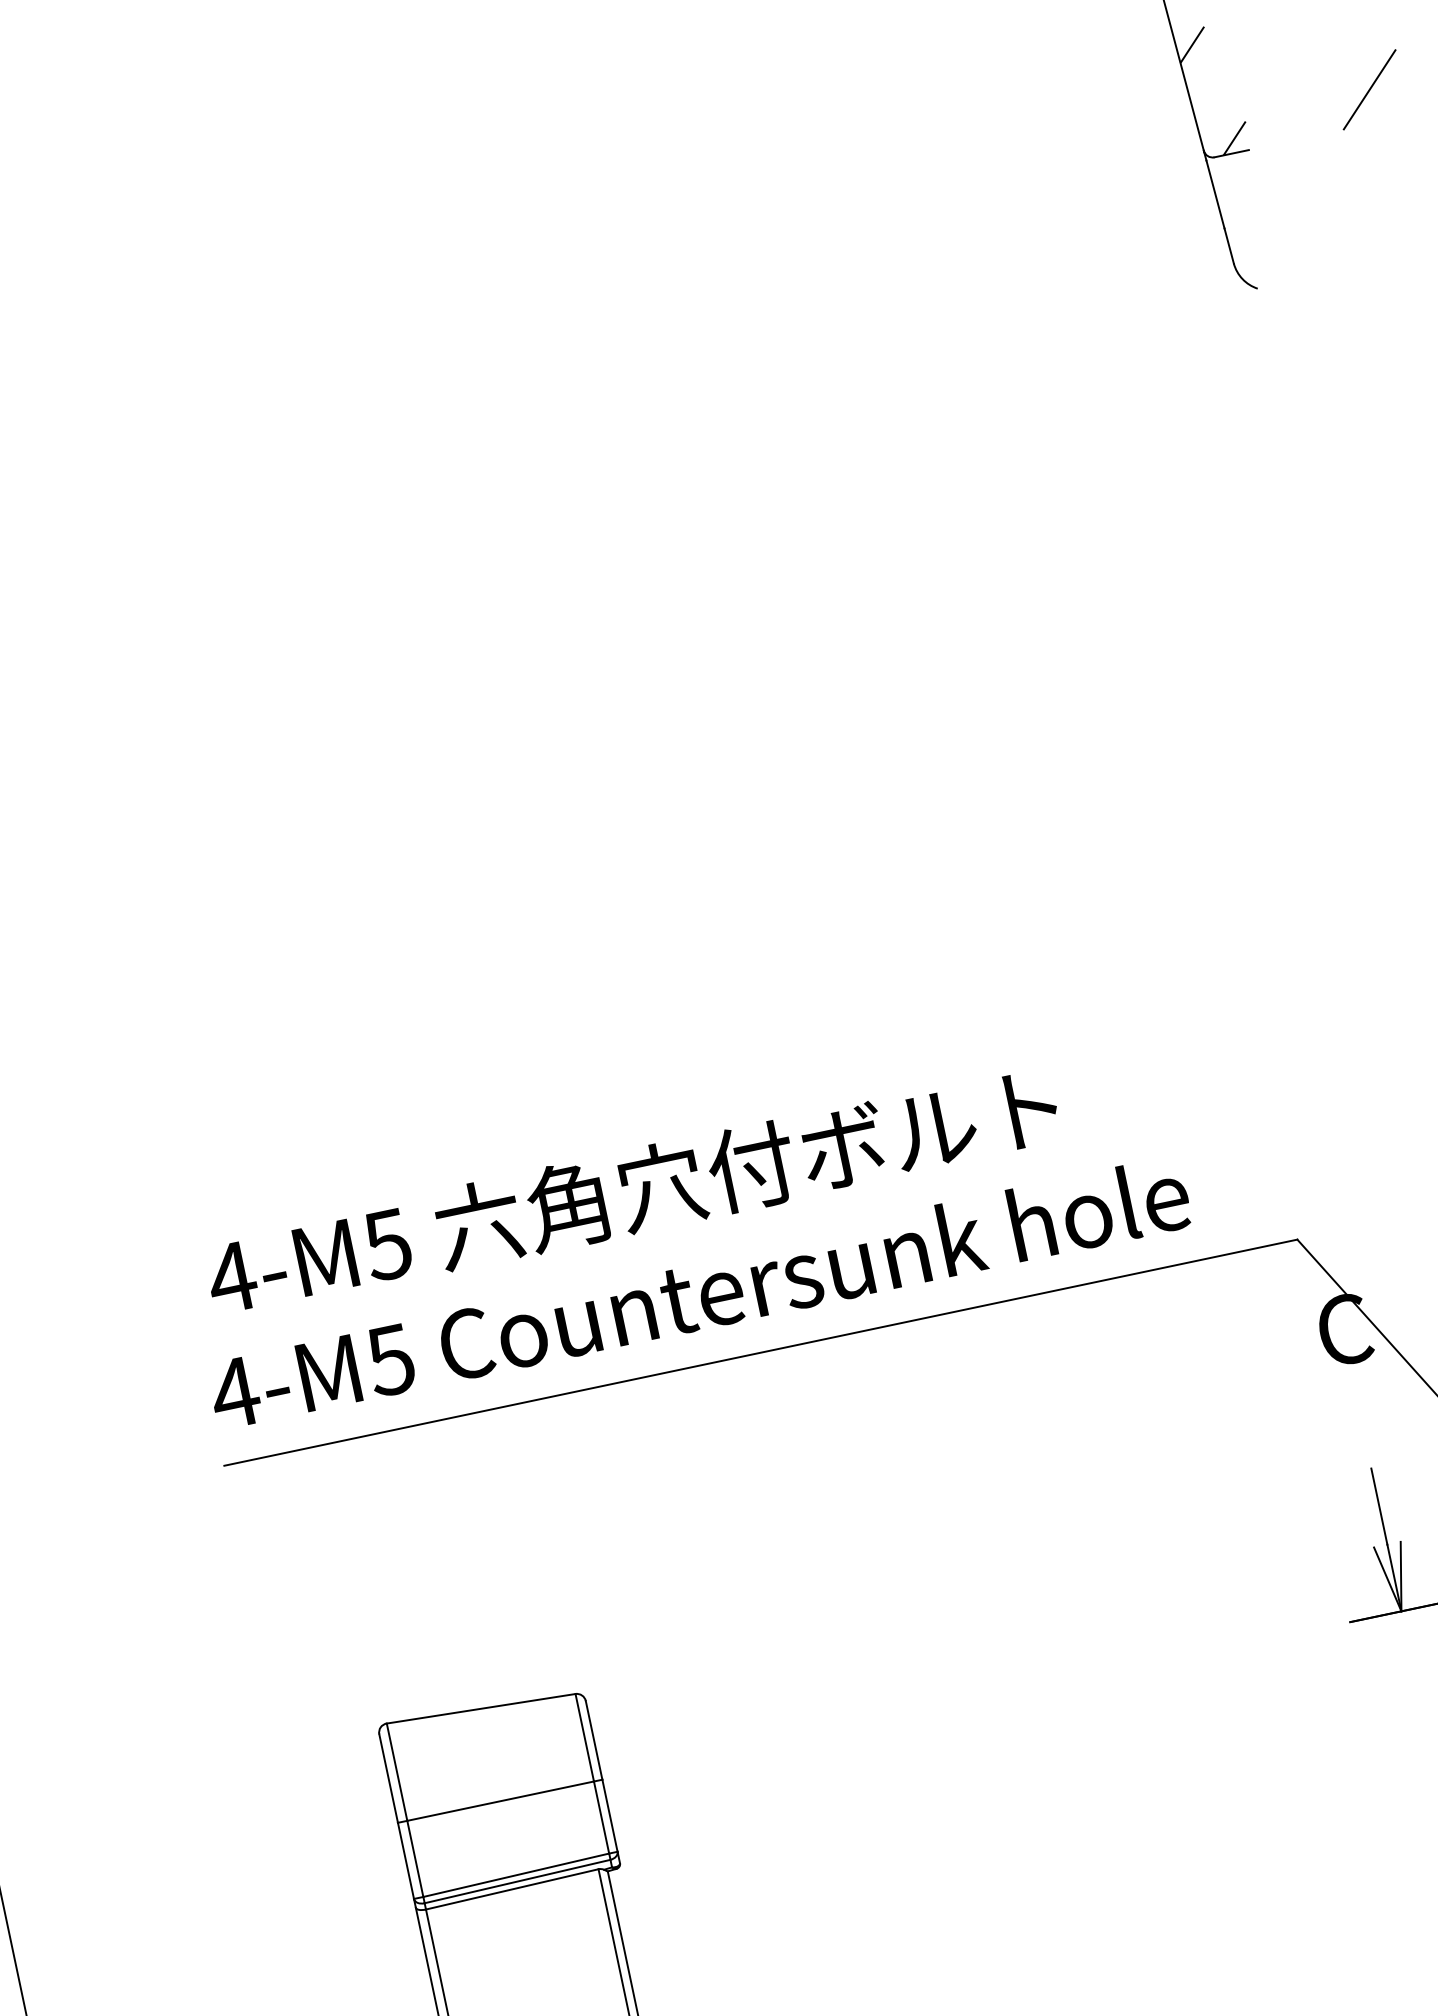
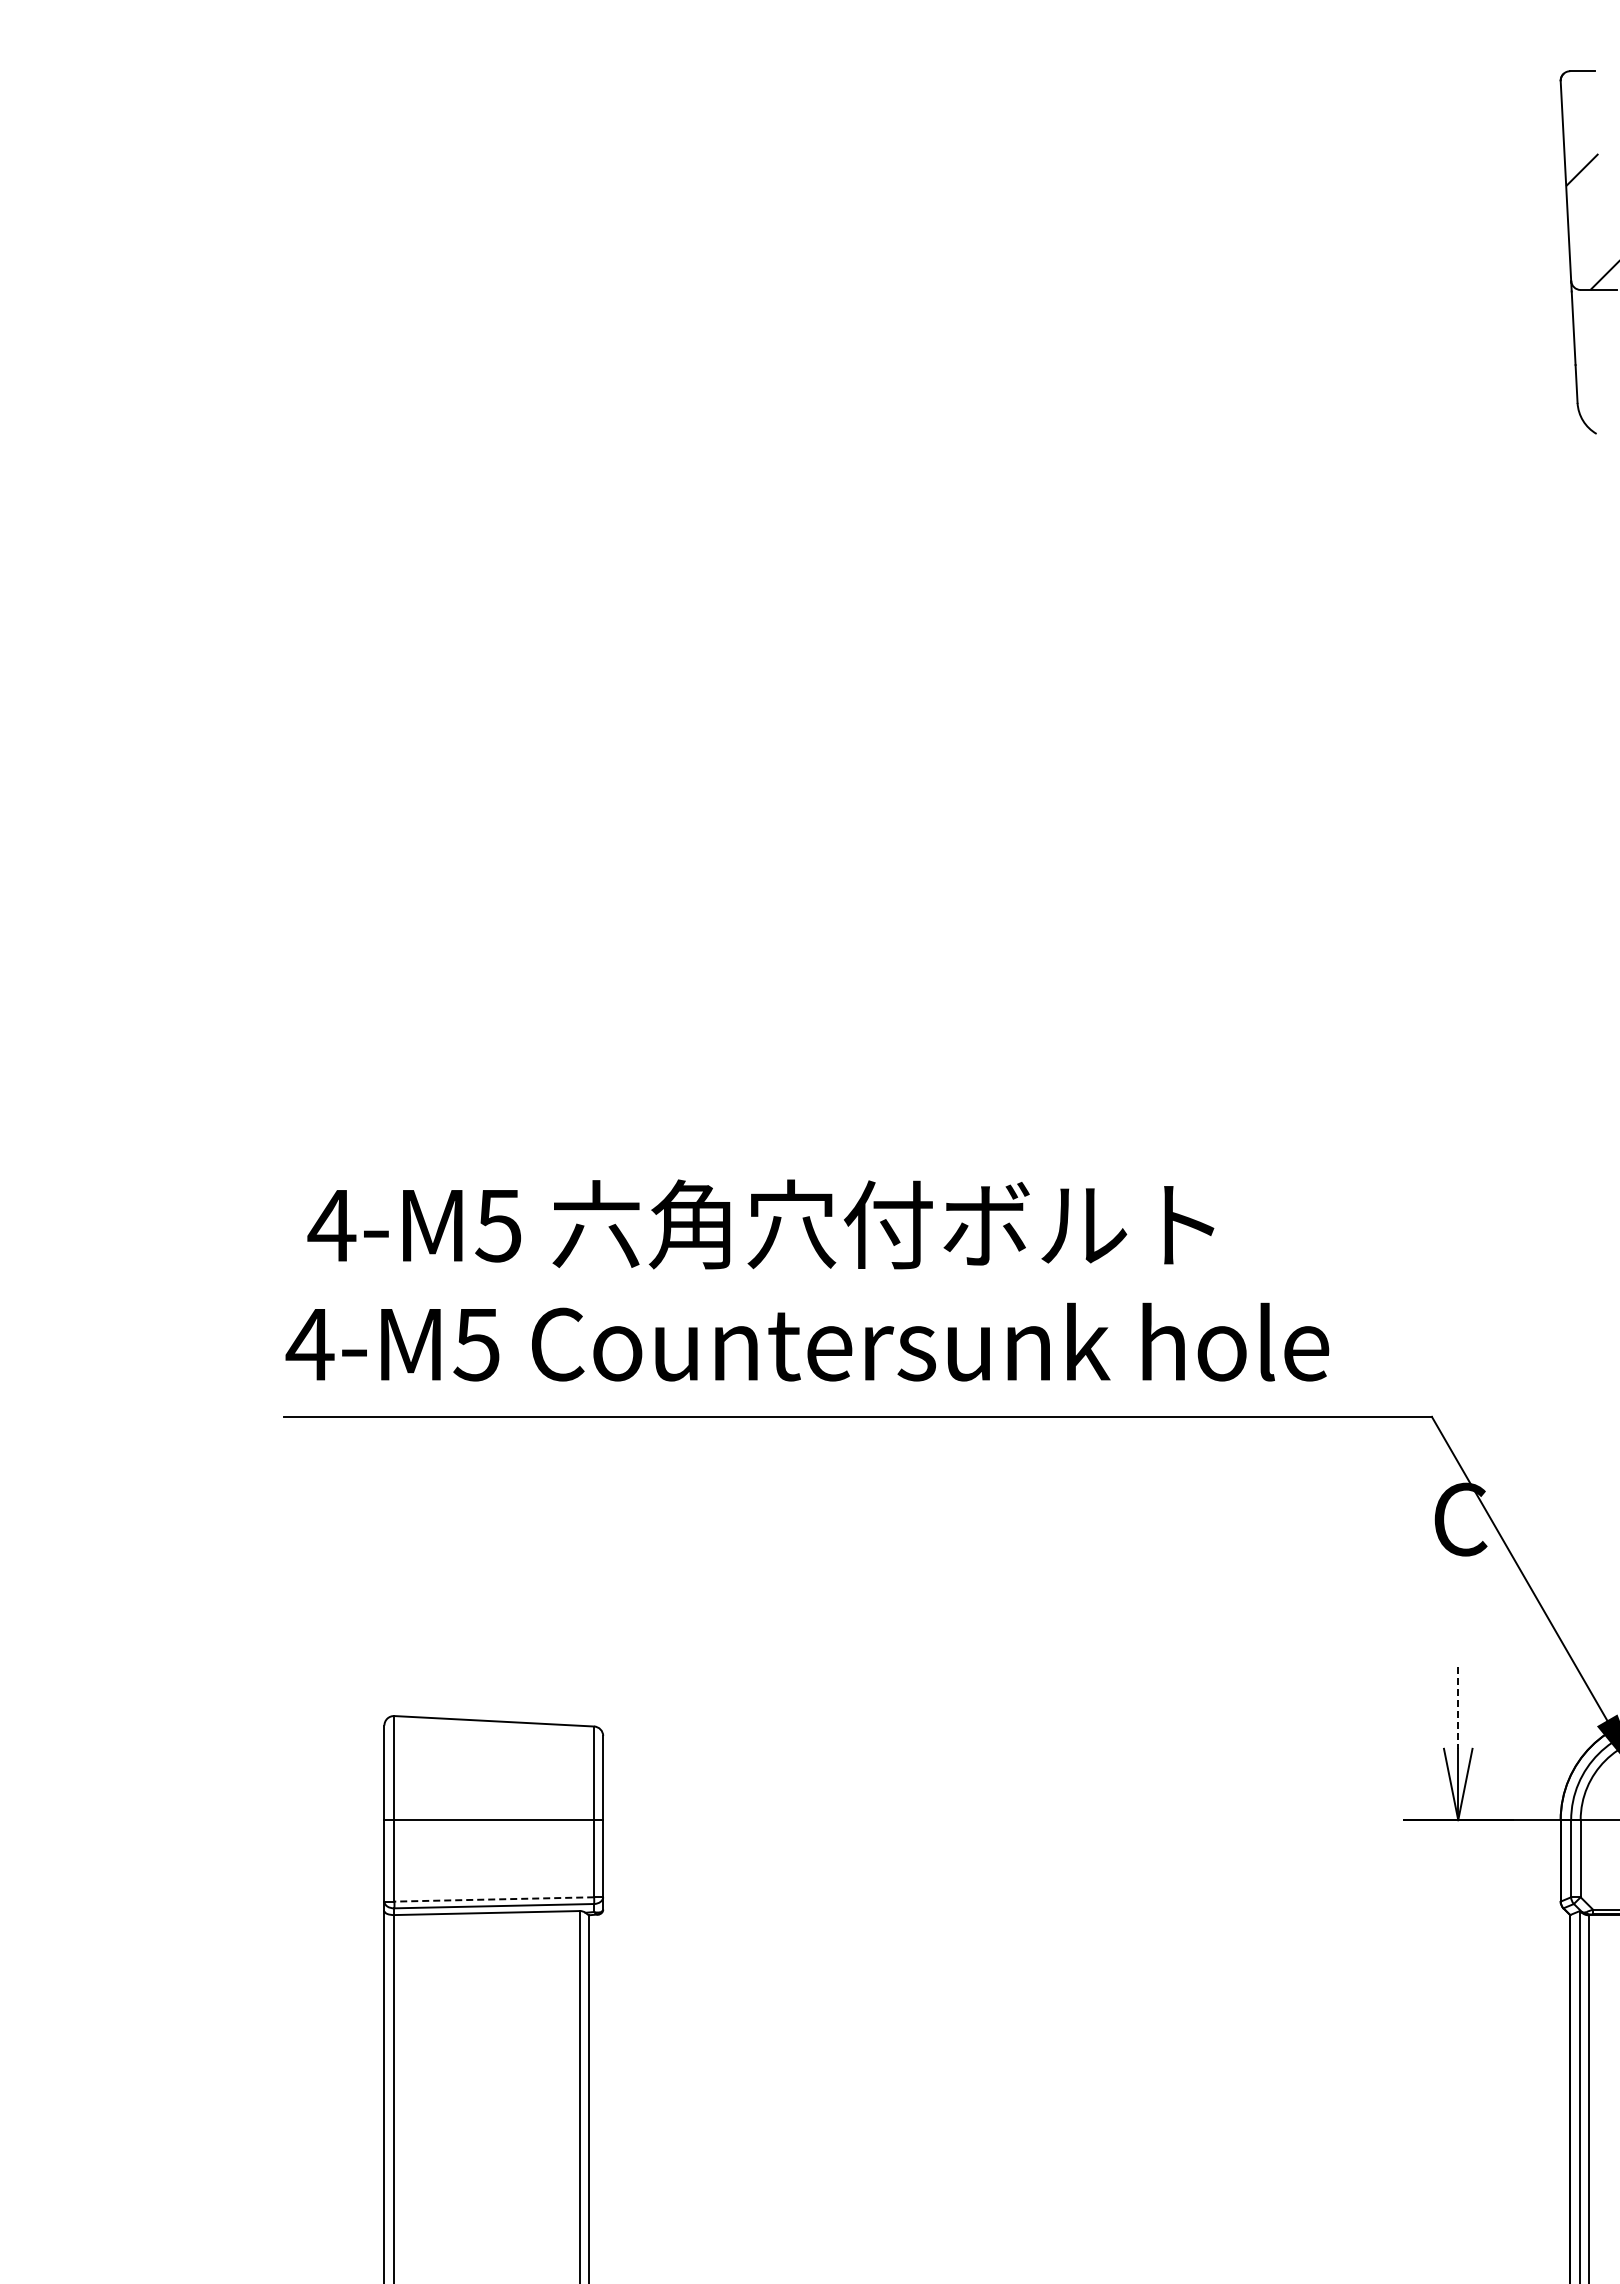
line: (1379, 1506) -> (1458, 1708), solid -> dashed
line: (516, 1875) -> (494, 1899), solid -> dashed

